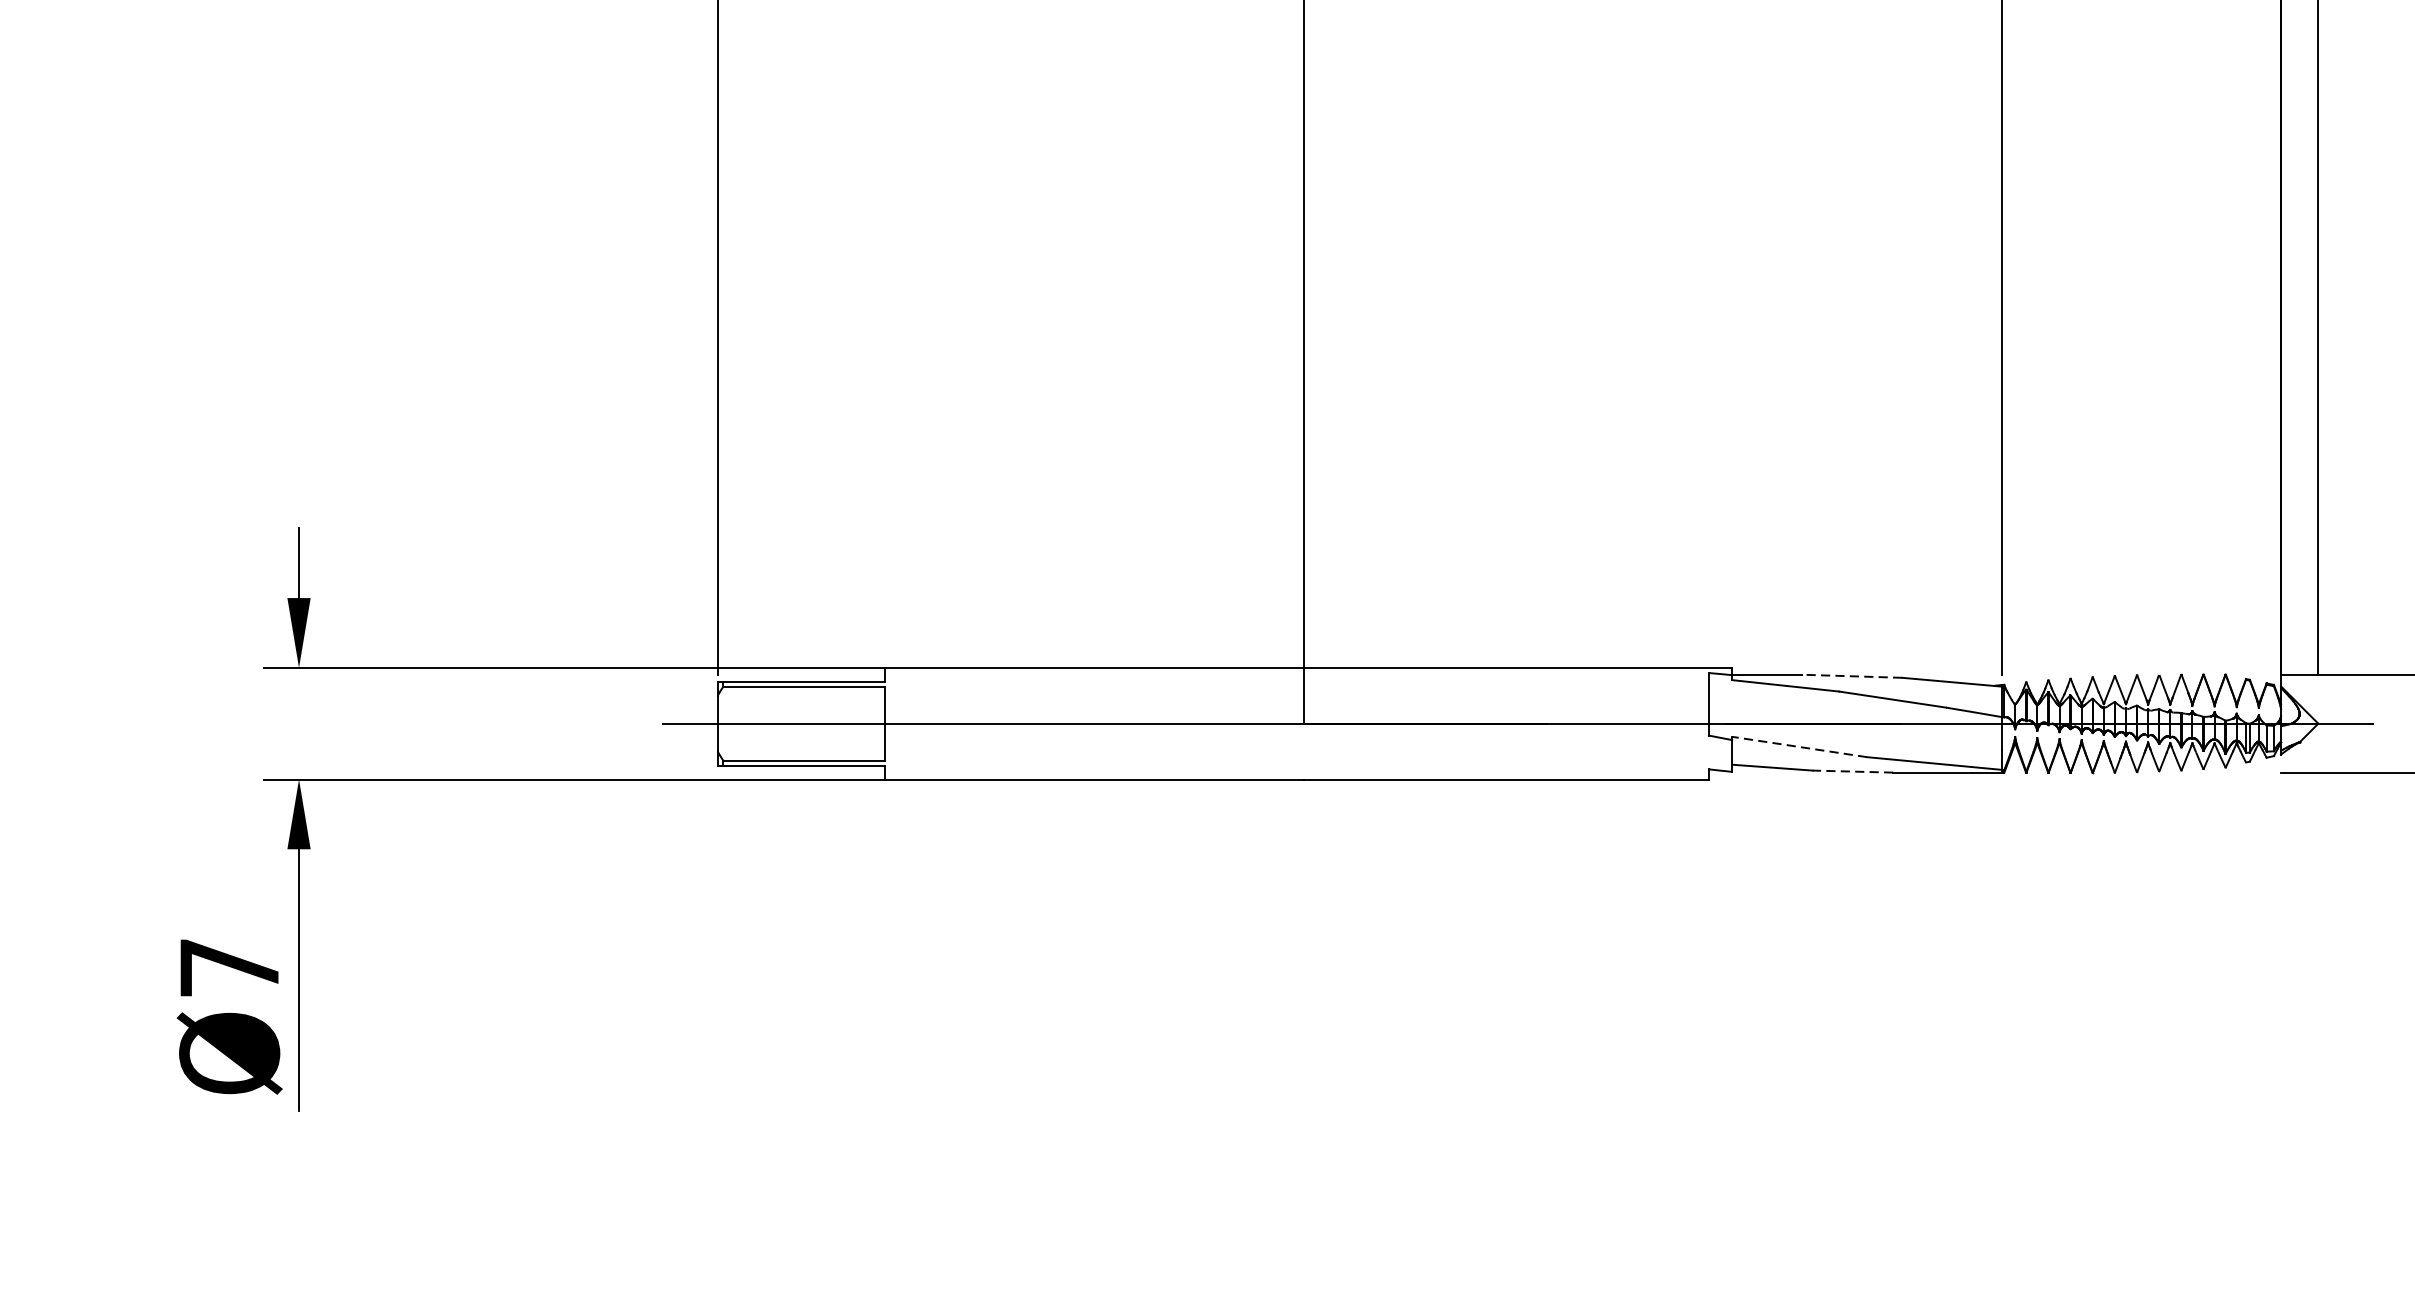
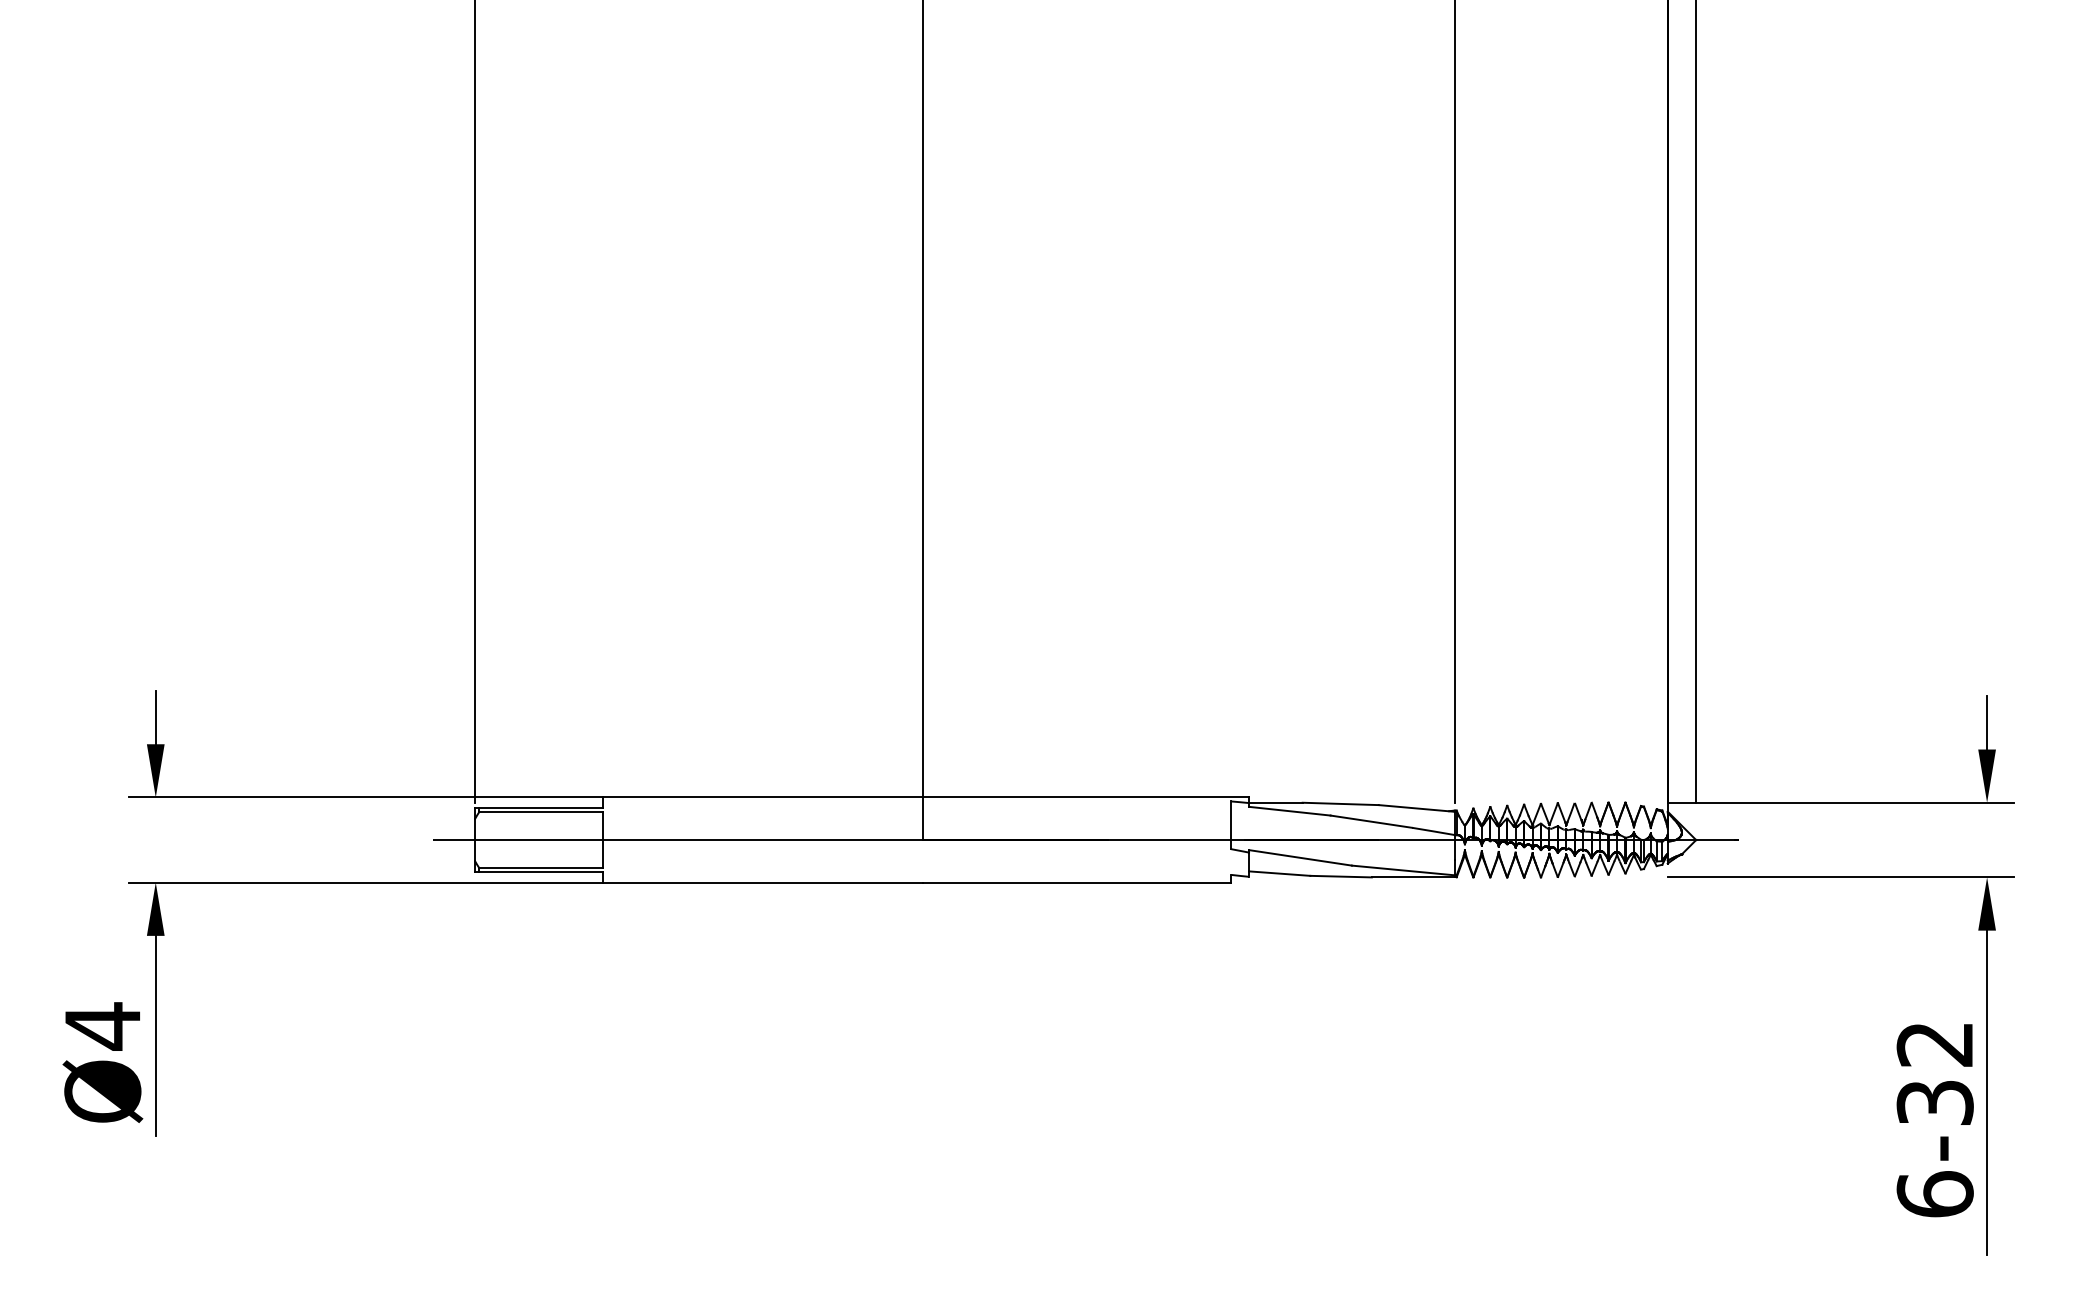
line: (1852, 675) -> (1340, 803), dashed -> solid
line: (1799, 746) -> (1300, 857), dashed -> solid
line: (1853, 771) -> (1341, 876), dashed -> solid
text: (229, 968) -> (102, 1026), Ø7 -> Ø4

